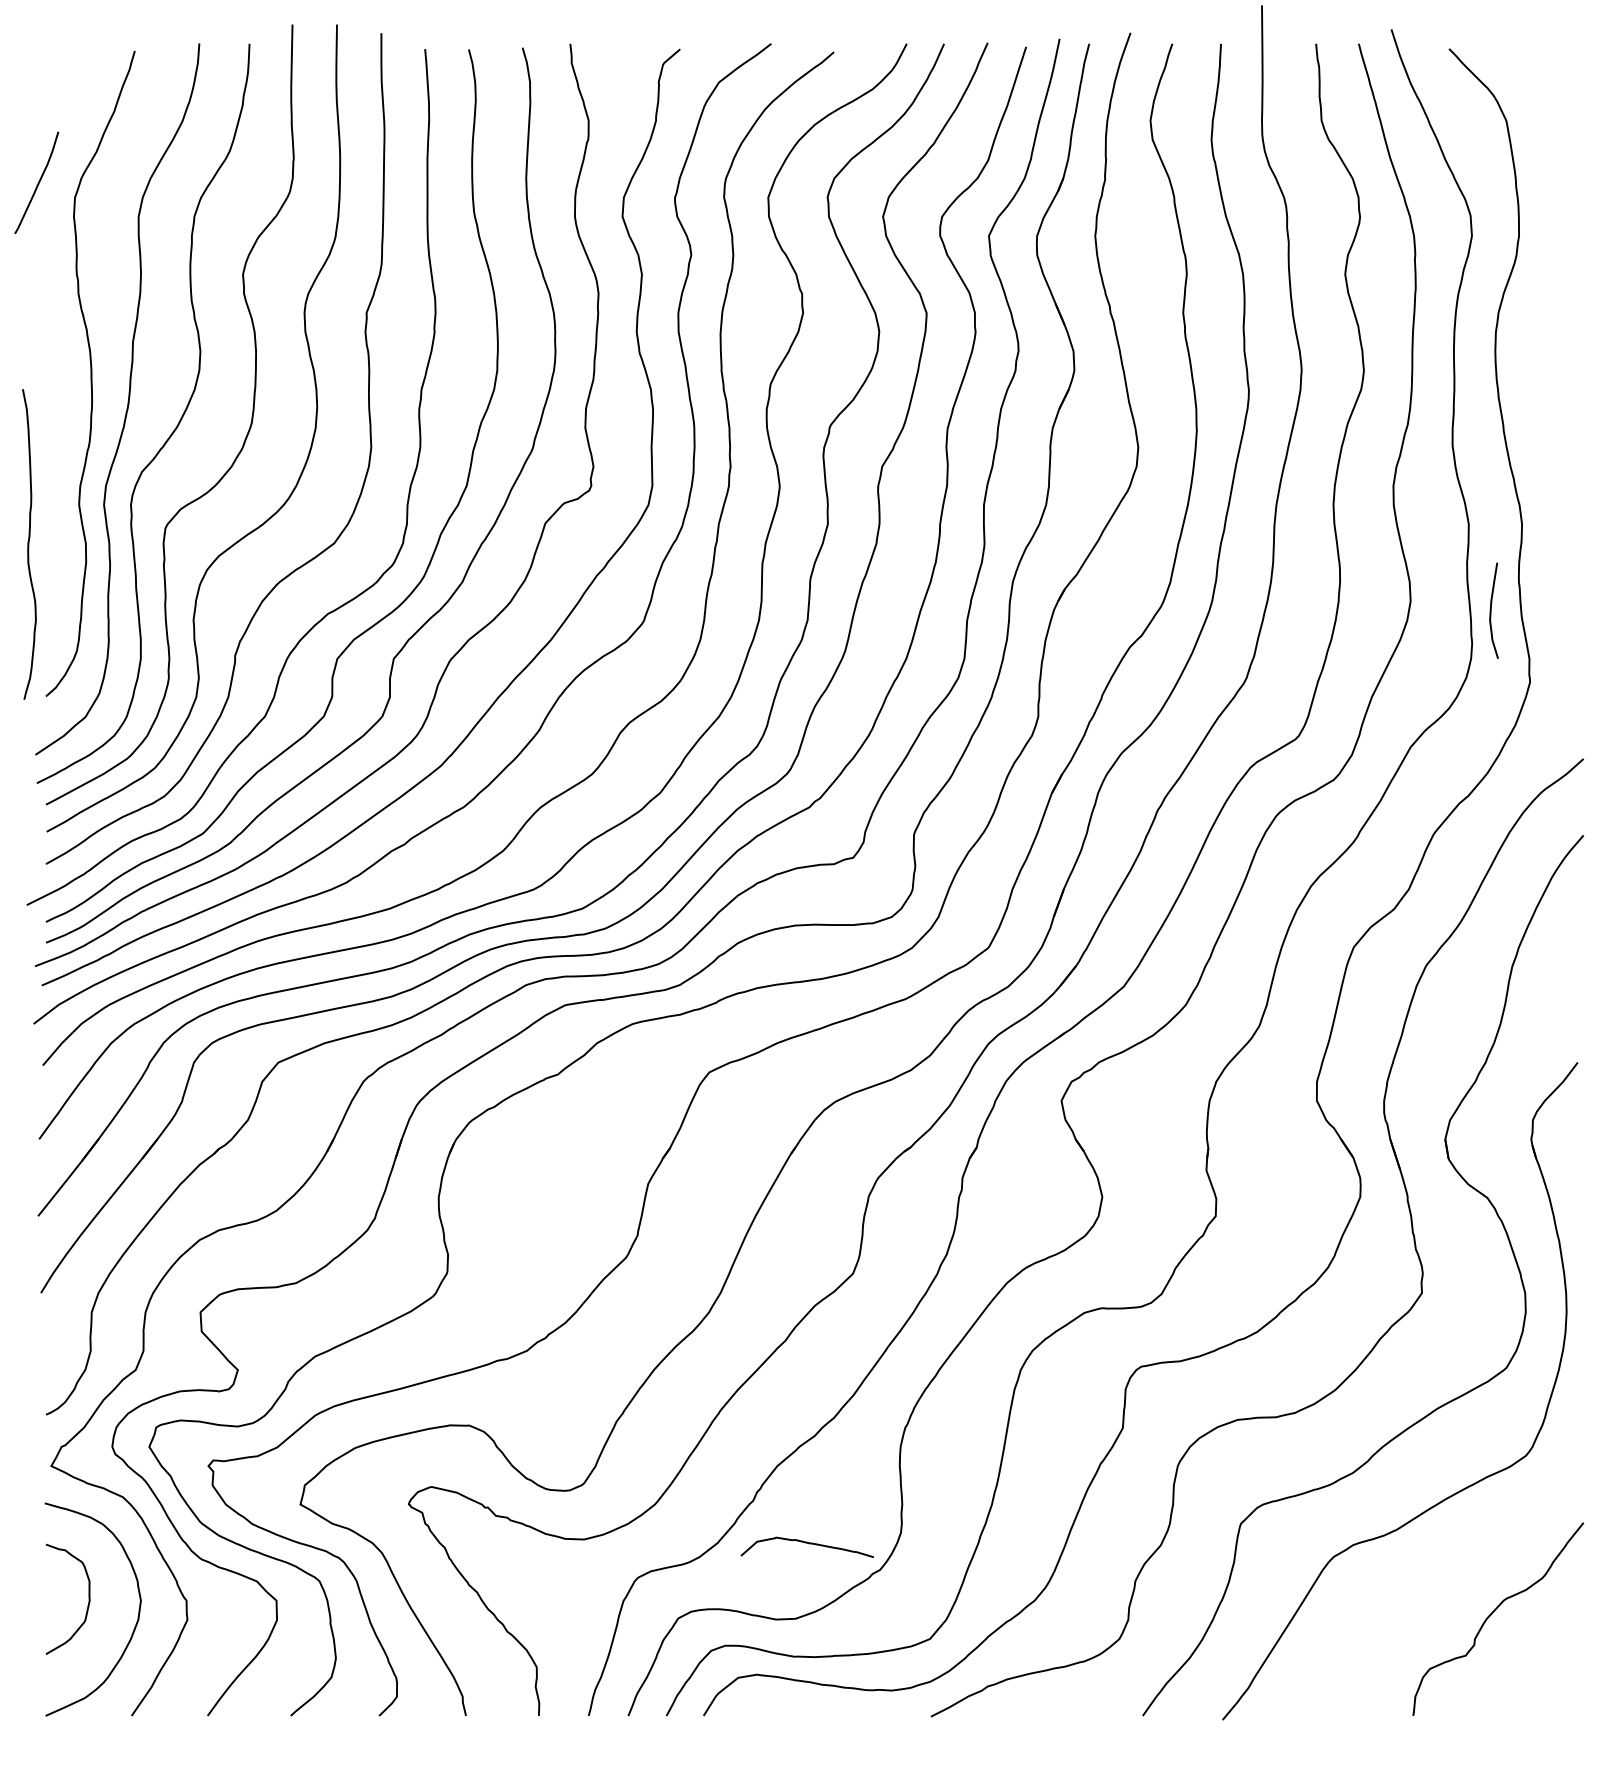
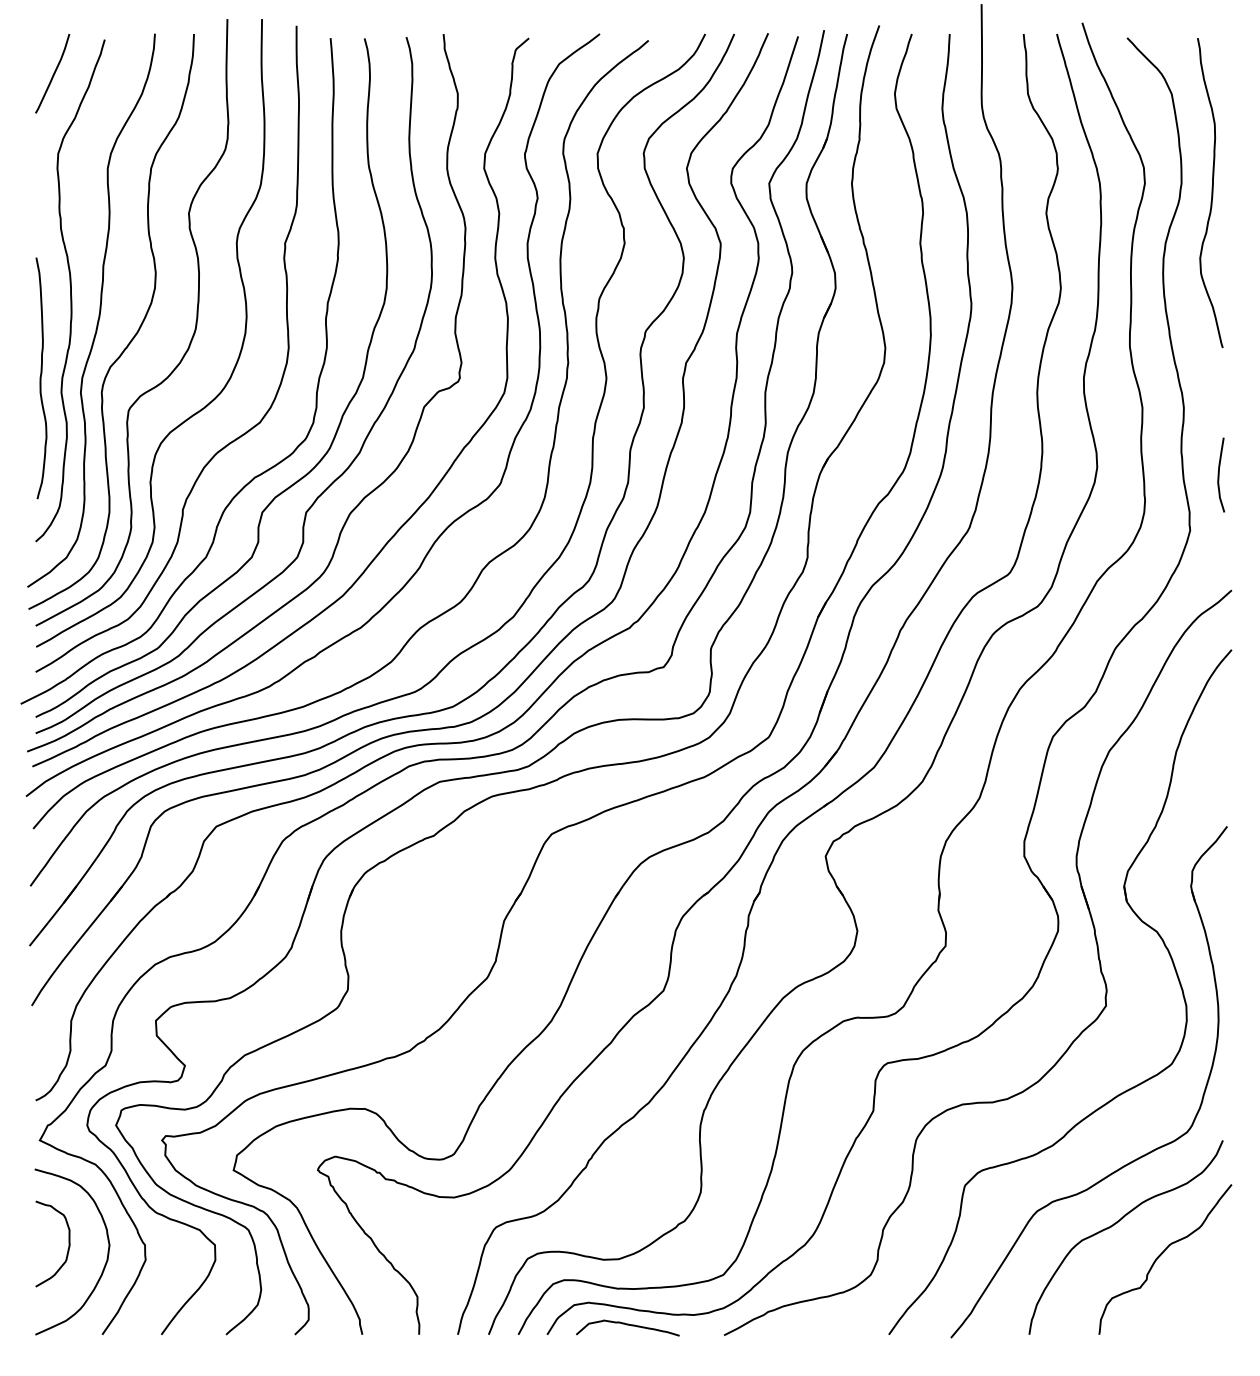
curve: (37, 183) -> (53, 74), moved
curve: (1557, 248) -> (1211, 193), added
curve: (29, 544) -> (41, 378), moved
curve: (1491, 610) -> (1219, 474), moved
curve: (806, 1543) -> (627, 1325), moved
curve: (1435, 1573) -> (1116, 1223), added

